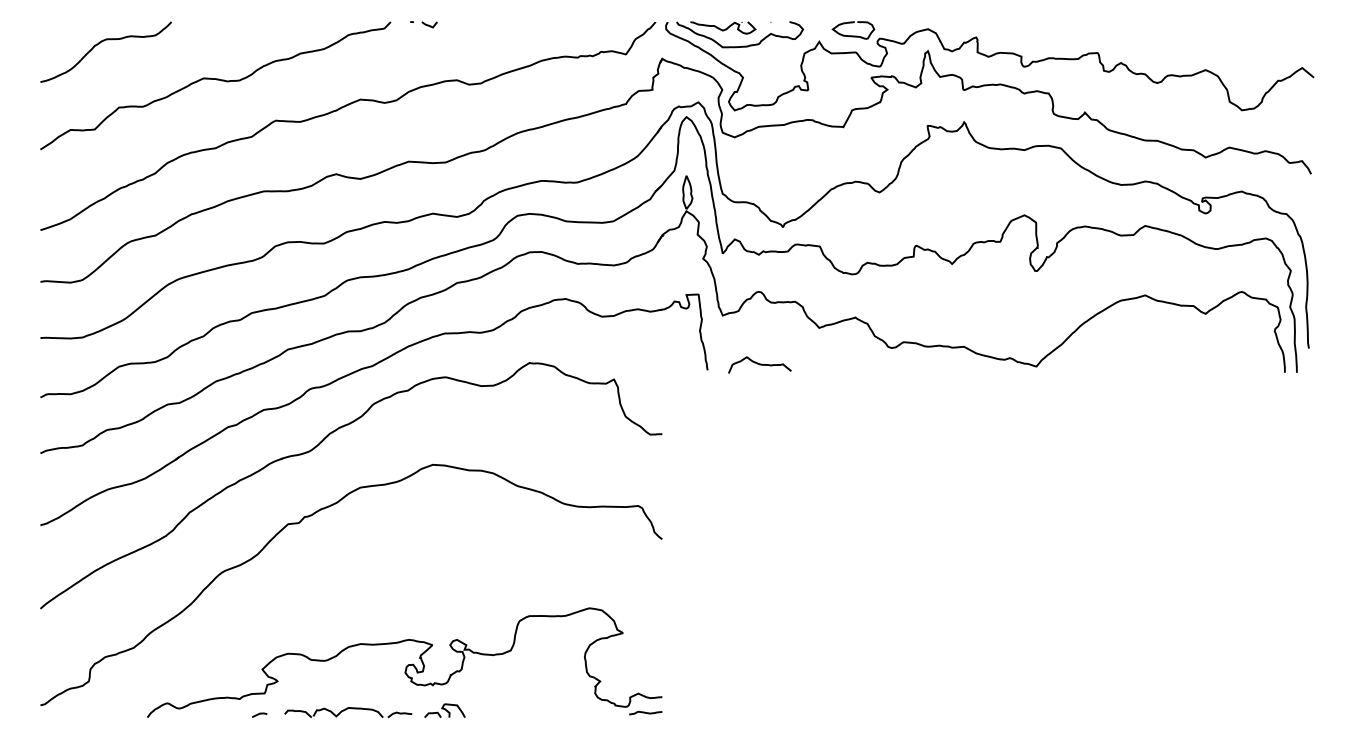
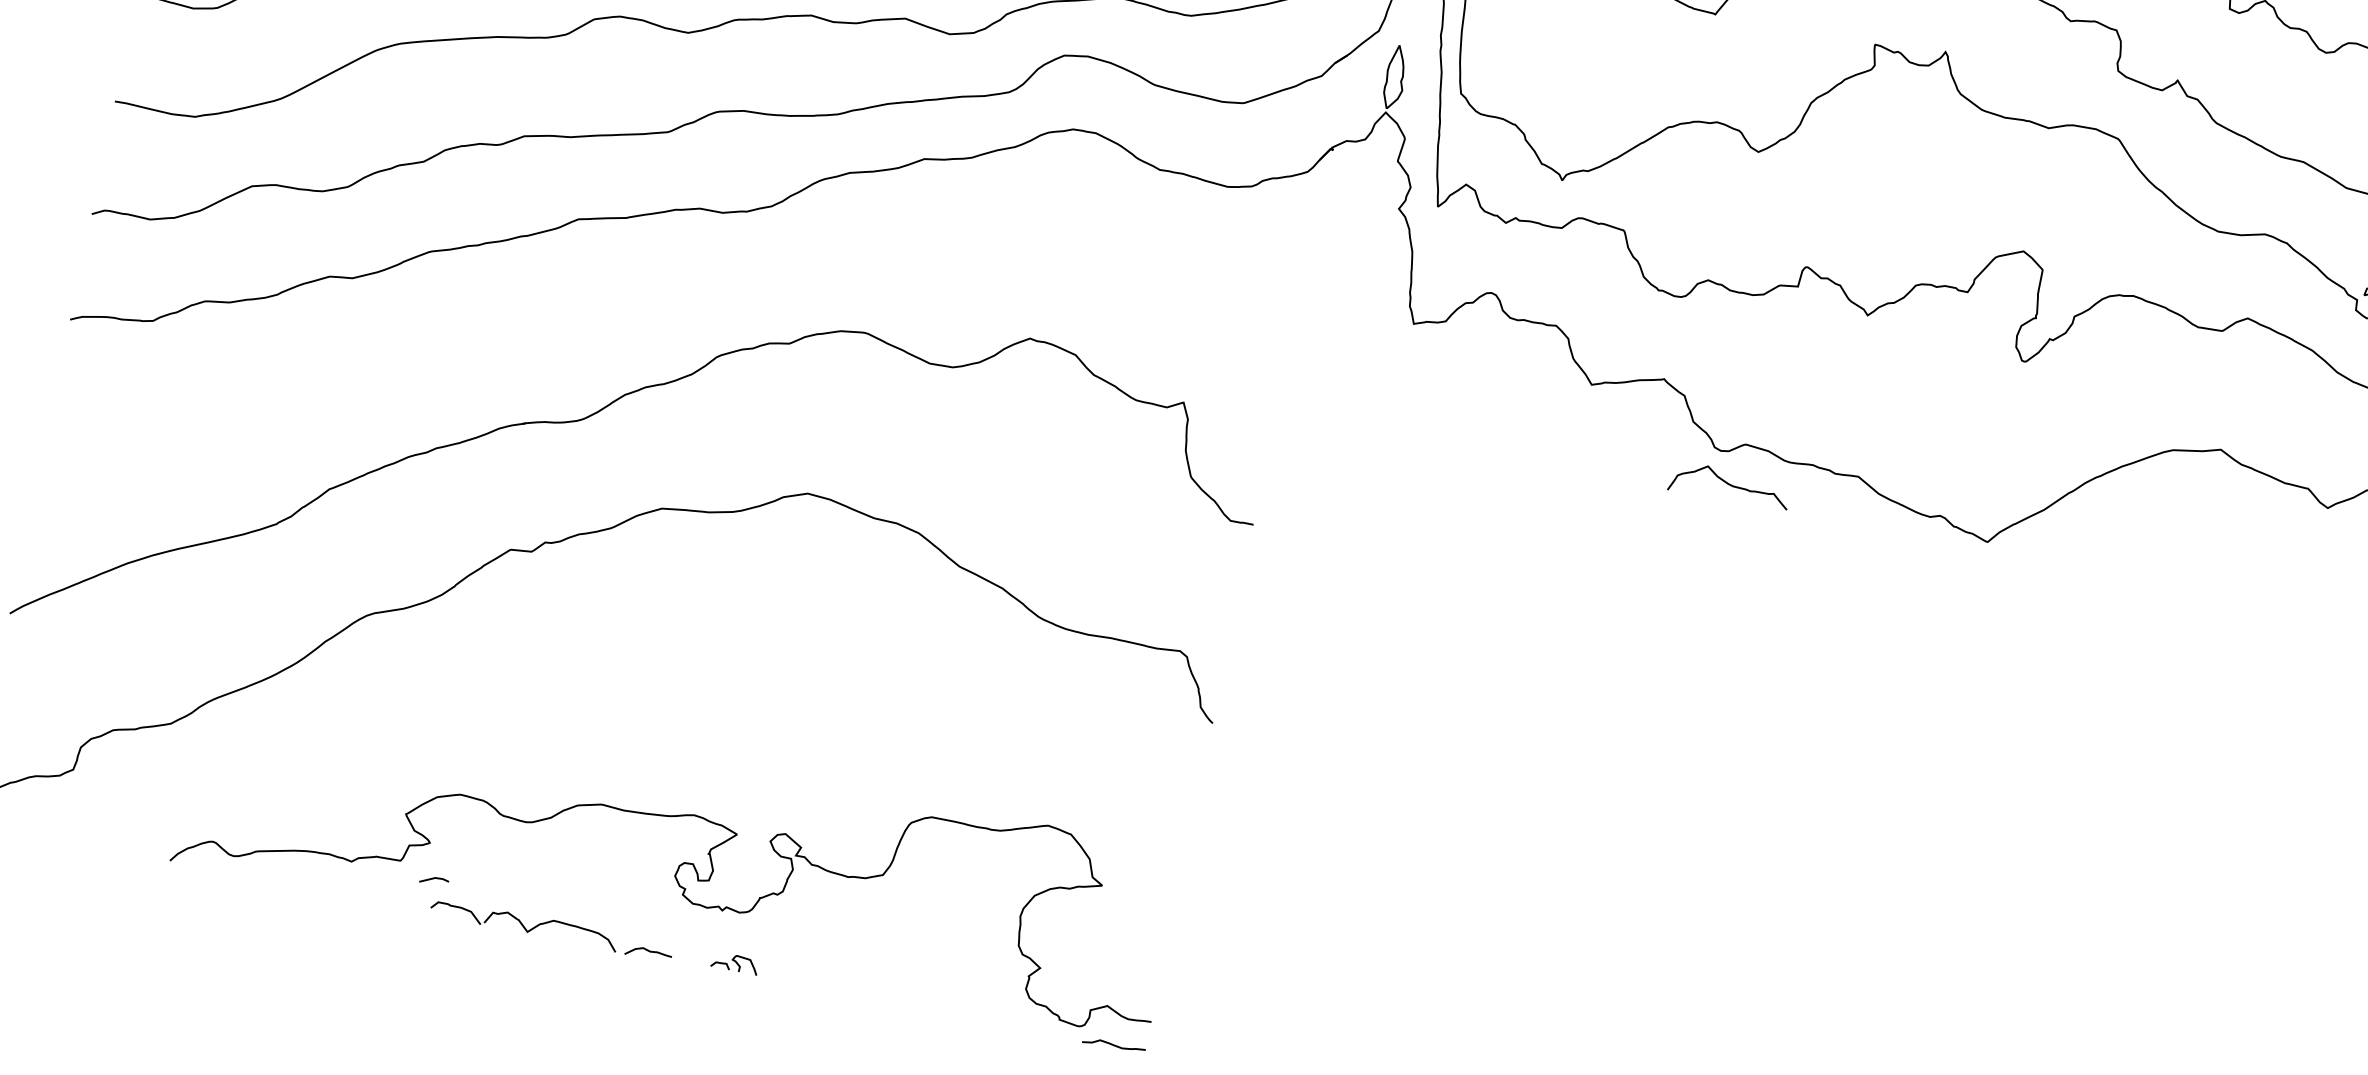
curve: (759, 364) -> (1729, 485), moved
part: (361, 370) -> (709, 287), removed
part: (444, 710) -> (734, 962), size x0.6
line: (259, 714) -> (434, 879), moved

